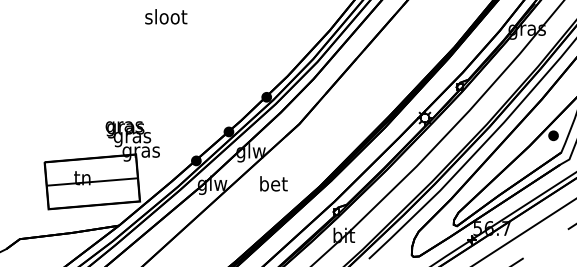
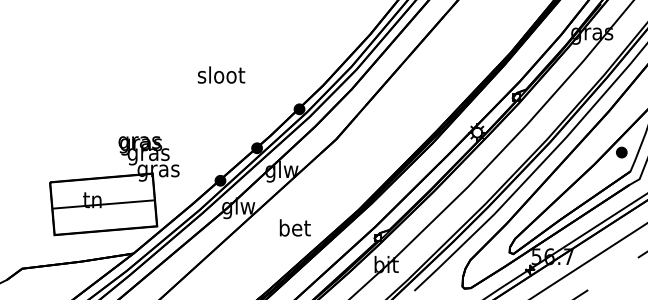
text: (166, 16) -> (221, 74), moved
text: (273, 183) -> (294, 227), moved

